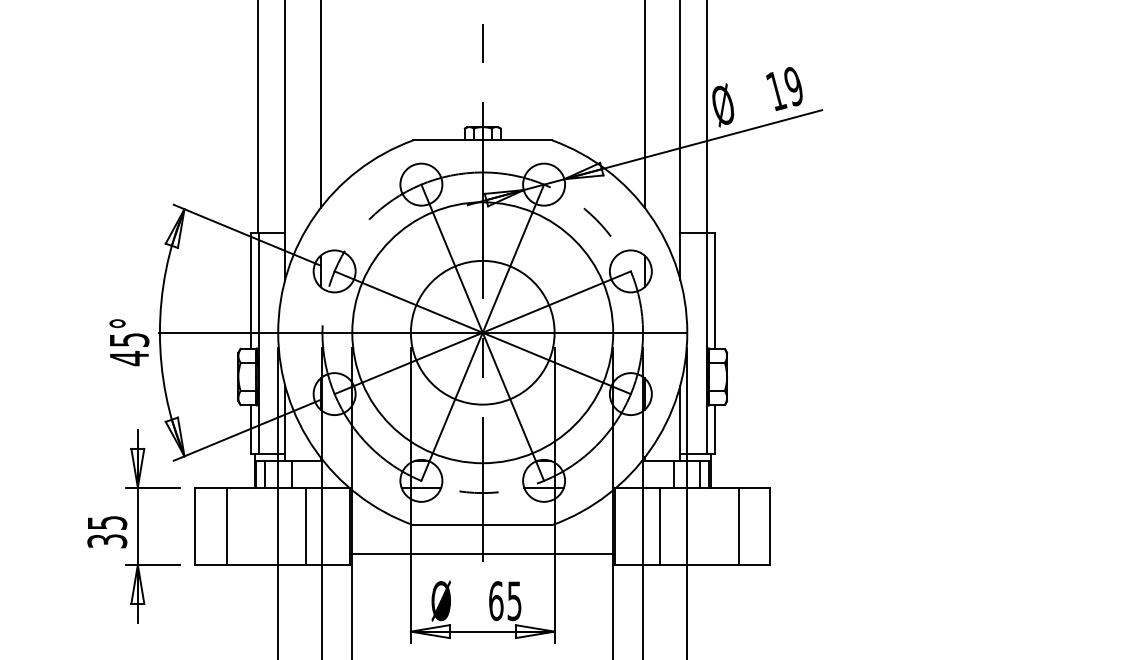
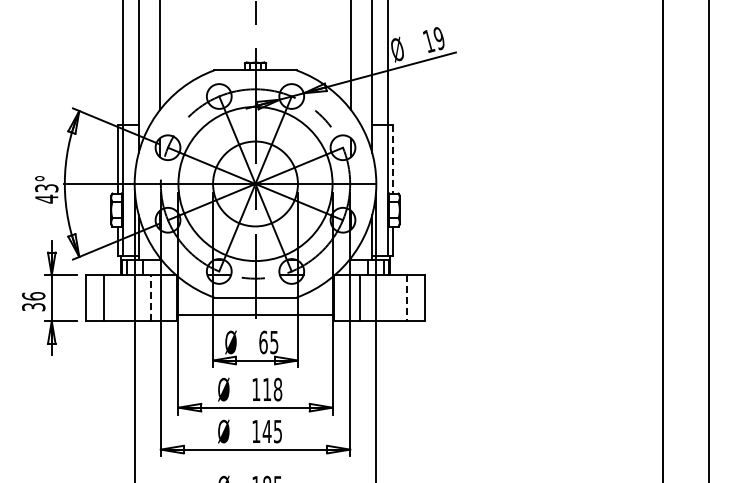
line: (714, 291) -> (392, 159), solid -> dashed
text: (128, 338) -> (46, 187), 45° -> 43°
text: (106, 523) -> (33, 296), 35 -> 36
line: (306, 526) -> (151, 298), solid -> dashed
line: (738, 526) -> (406, 298), solid -> dashed

